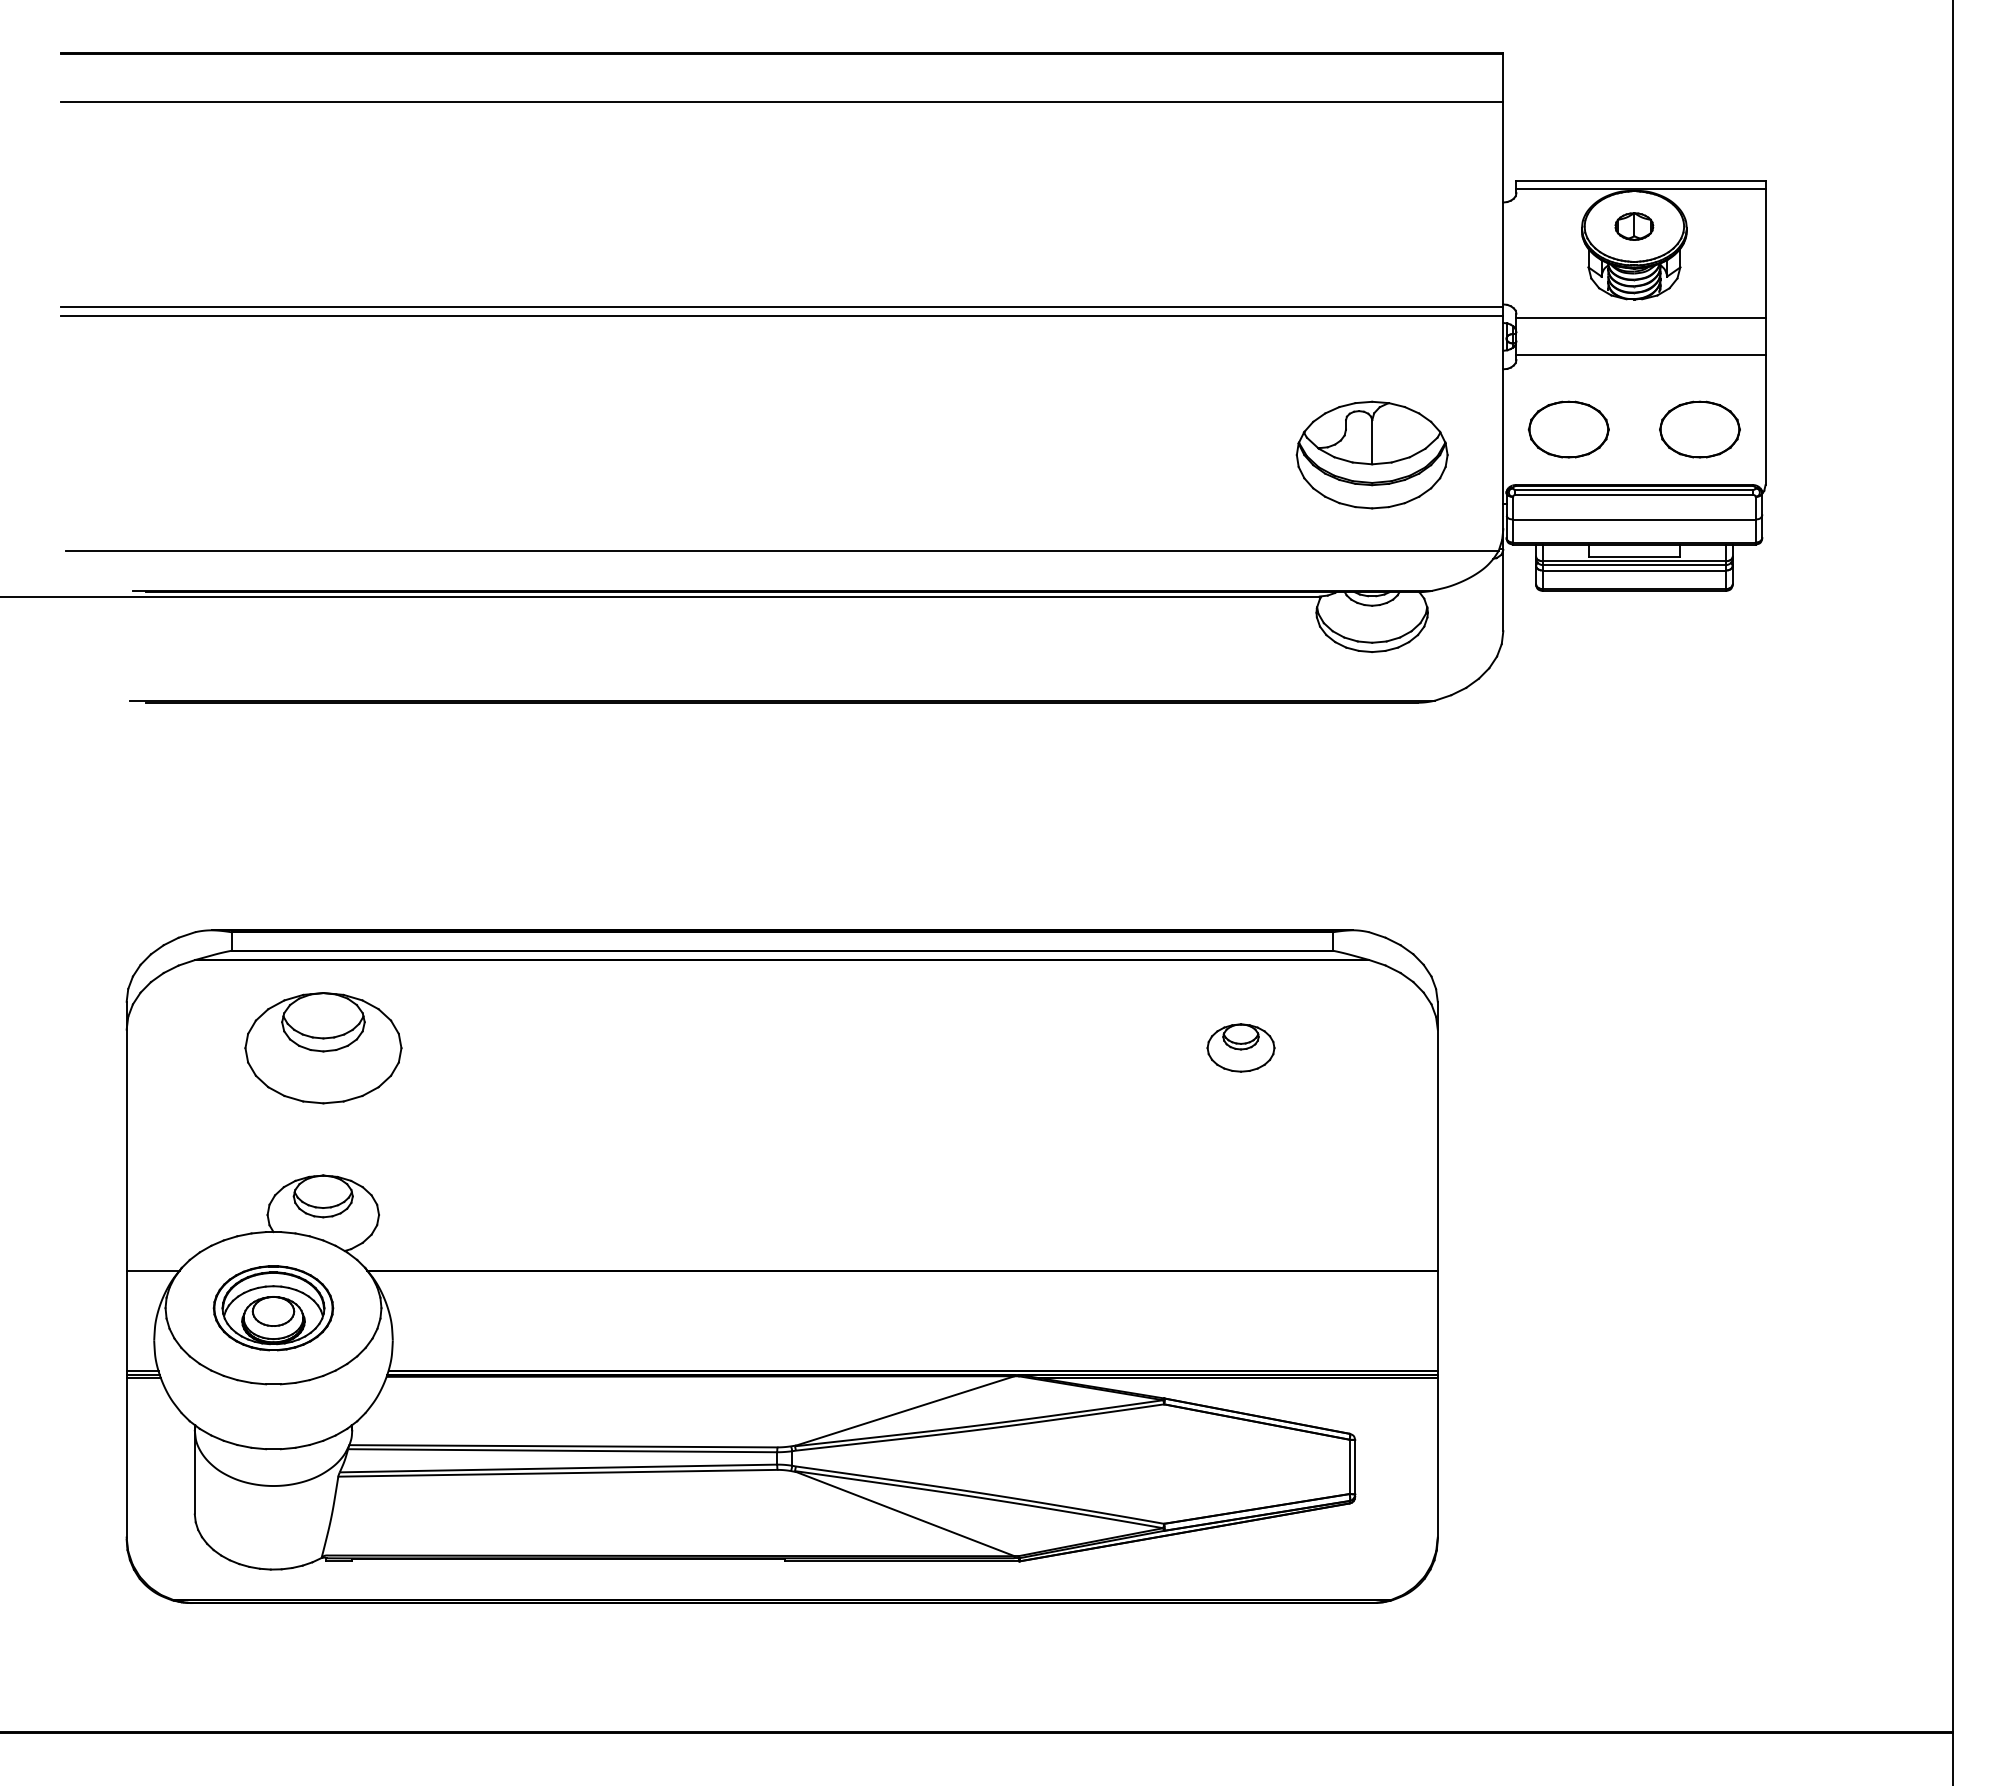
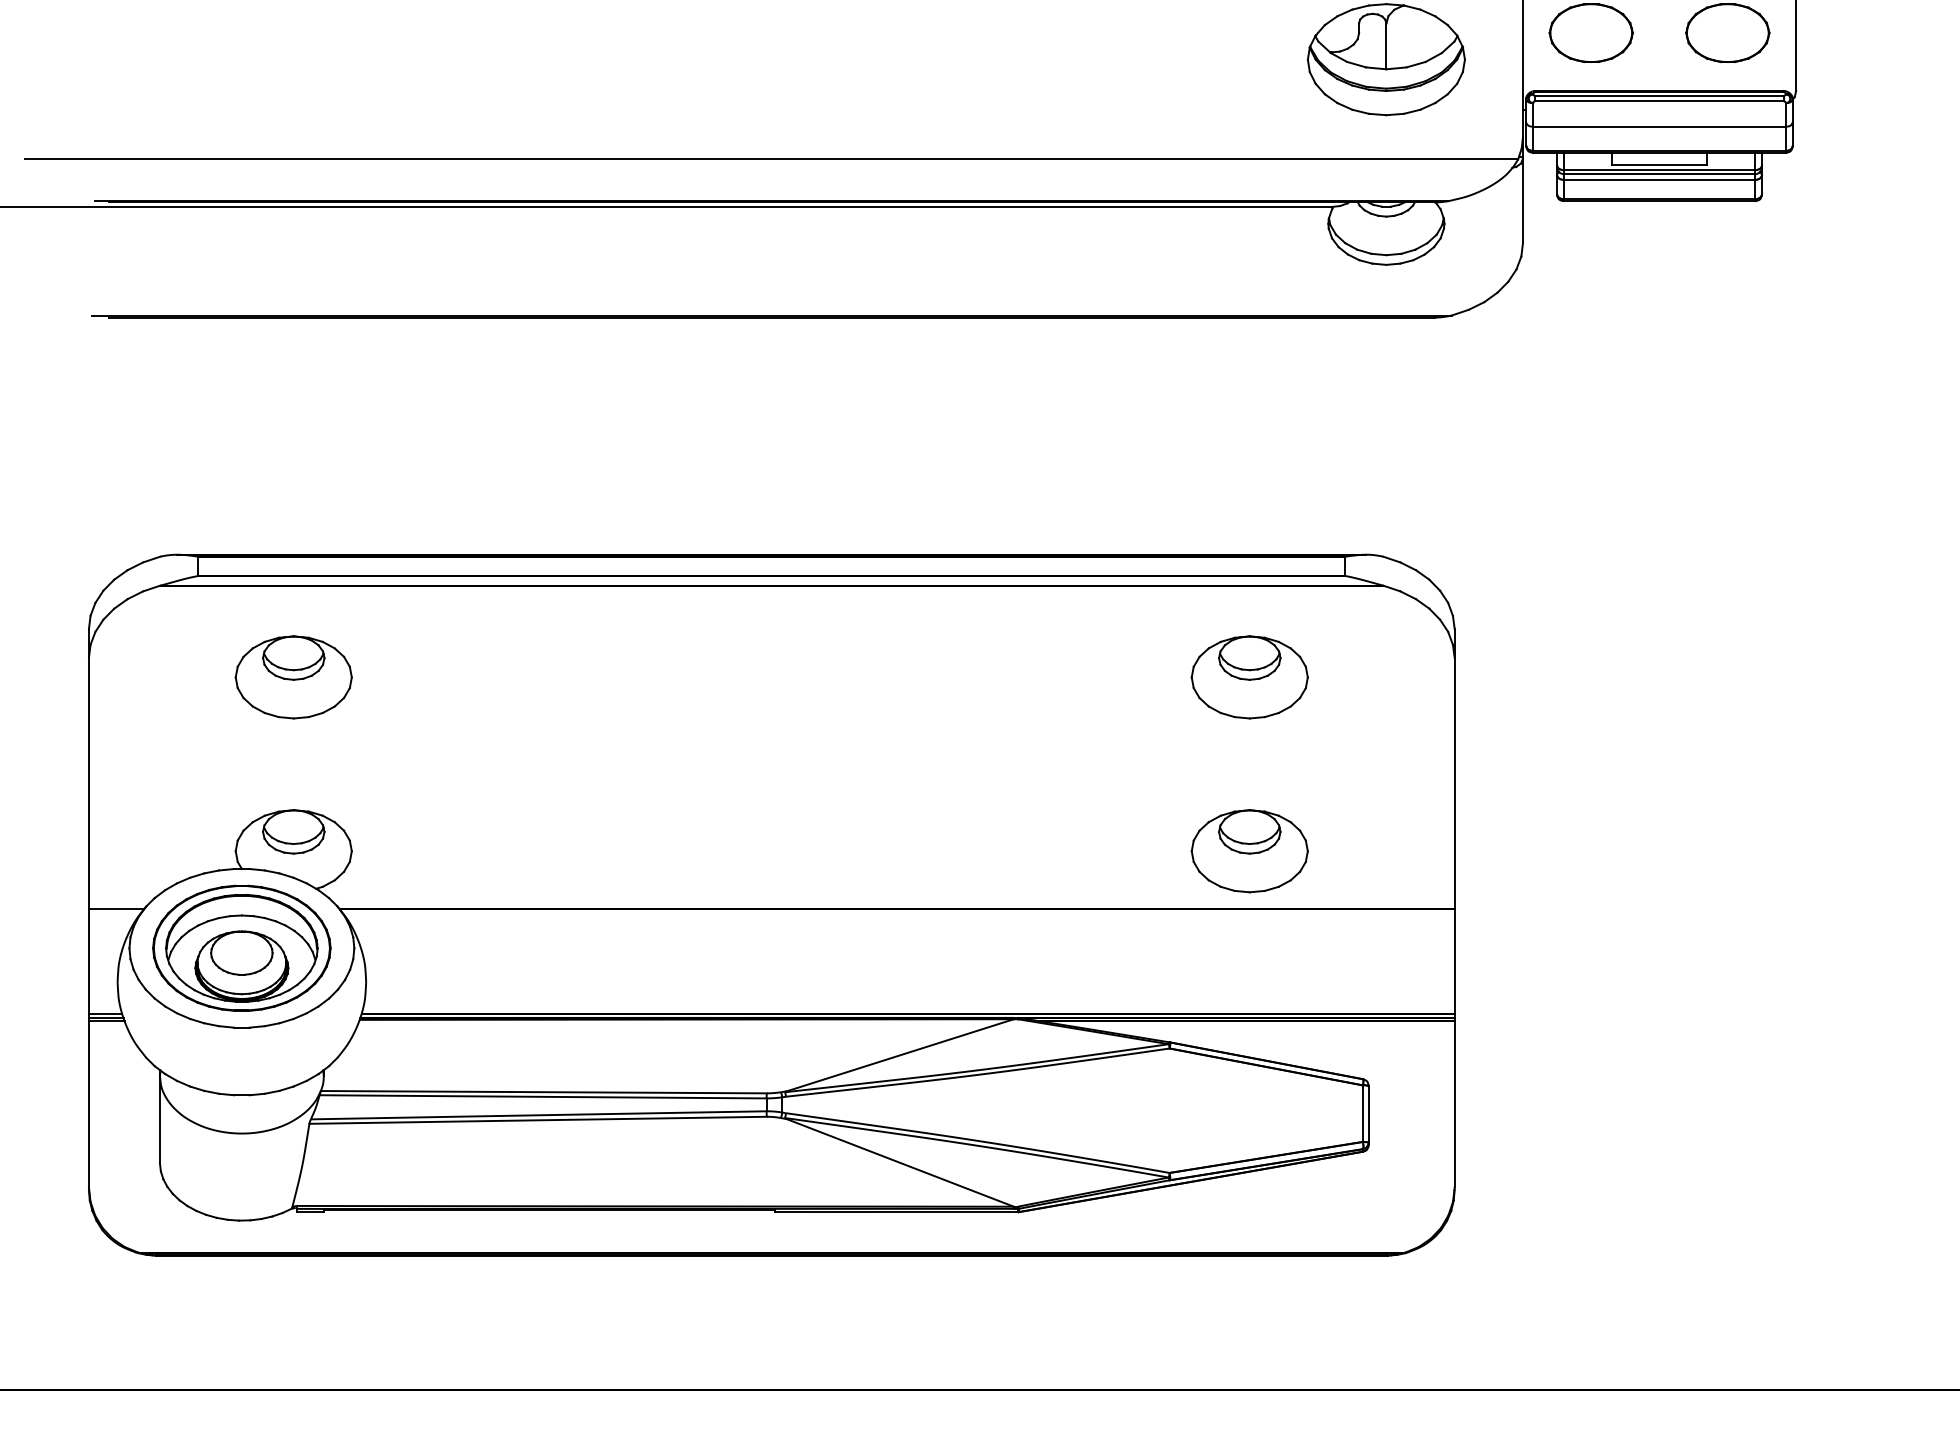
part: (322, 1047) -> (292, 676), size x0.71
part: (1240, 1047) -> (1249, 676), size x1.67
part: (1240, 1214) -> (1249, 850), added
part: (273, 1308) -> (241, 948), size x1.43

